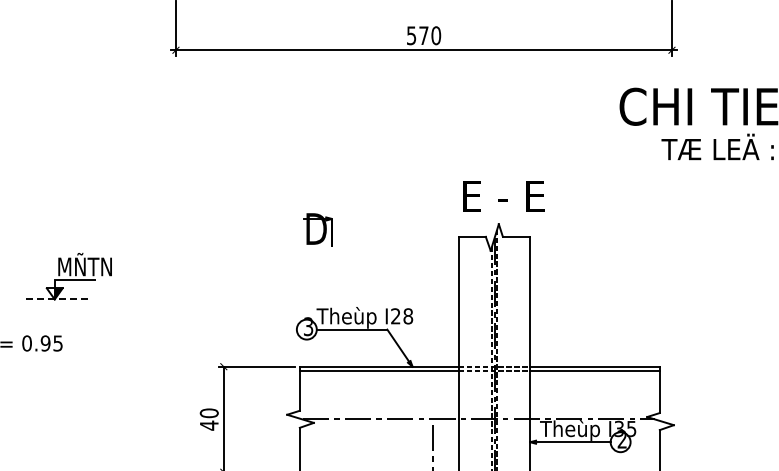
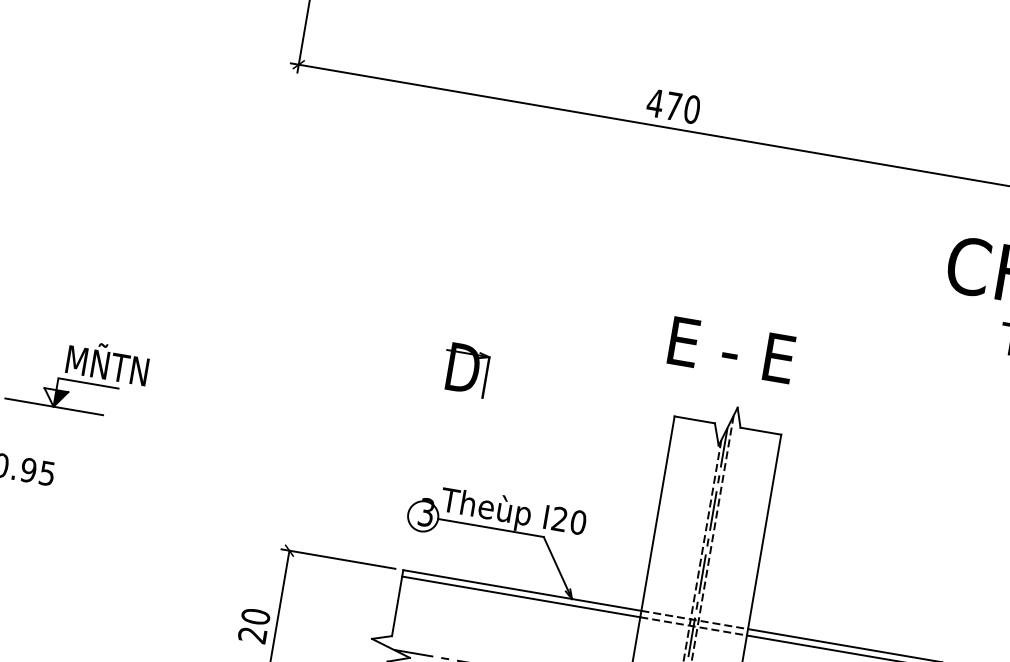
text: (411, 35) -> (655, 102), 570 -> 470
text: (503, 196) -> (731, 350), moved
line: (55, 299) -> (54, 407), dashed -> solid
text: (408, 316) -> (578, 522), I28 -> I20
text: (208, 425) -> (251, 634), 40 -> 20

